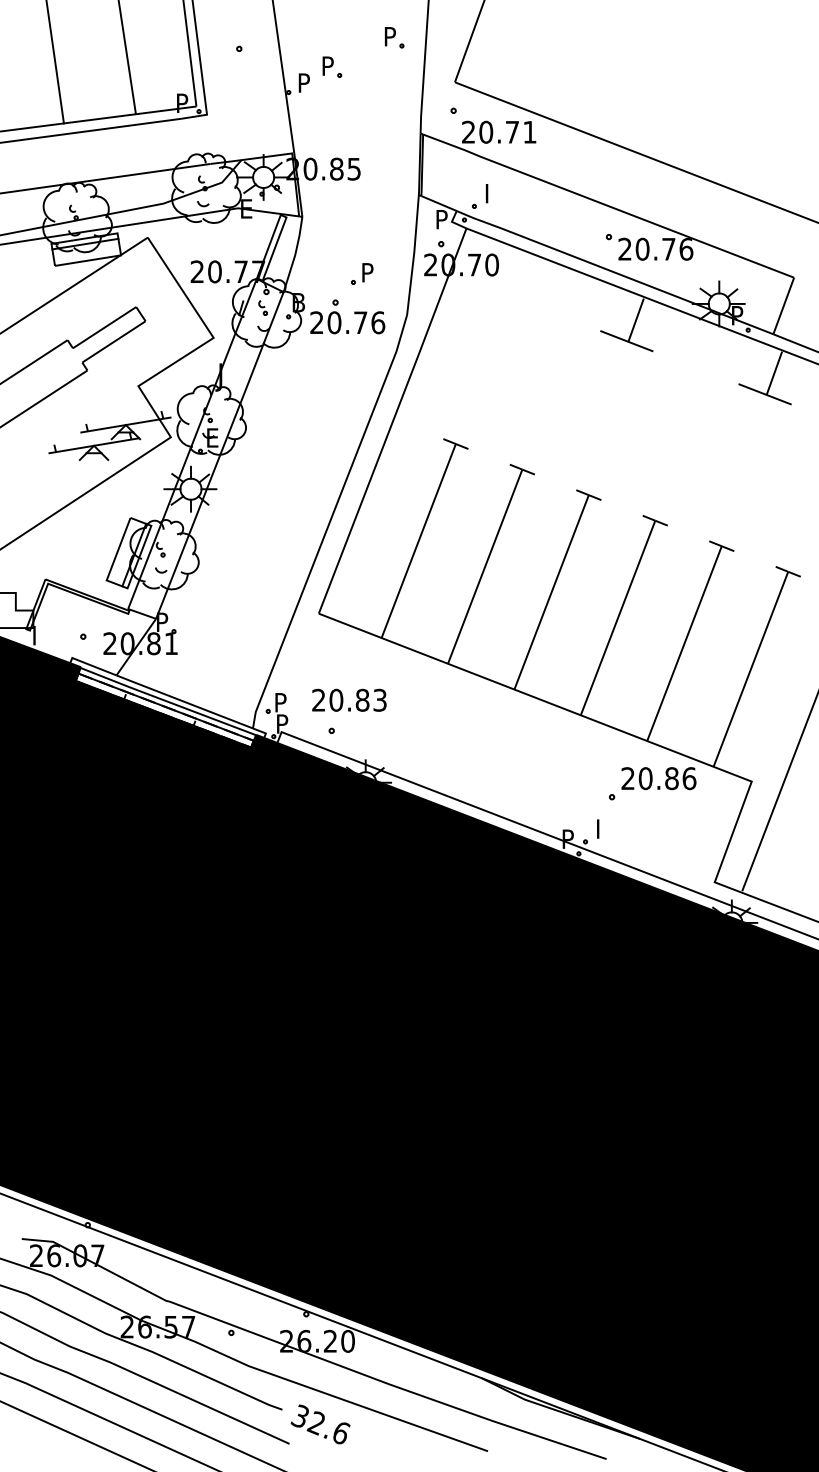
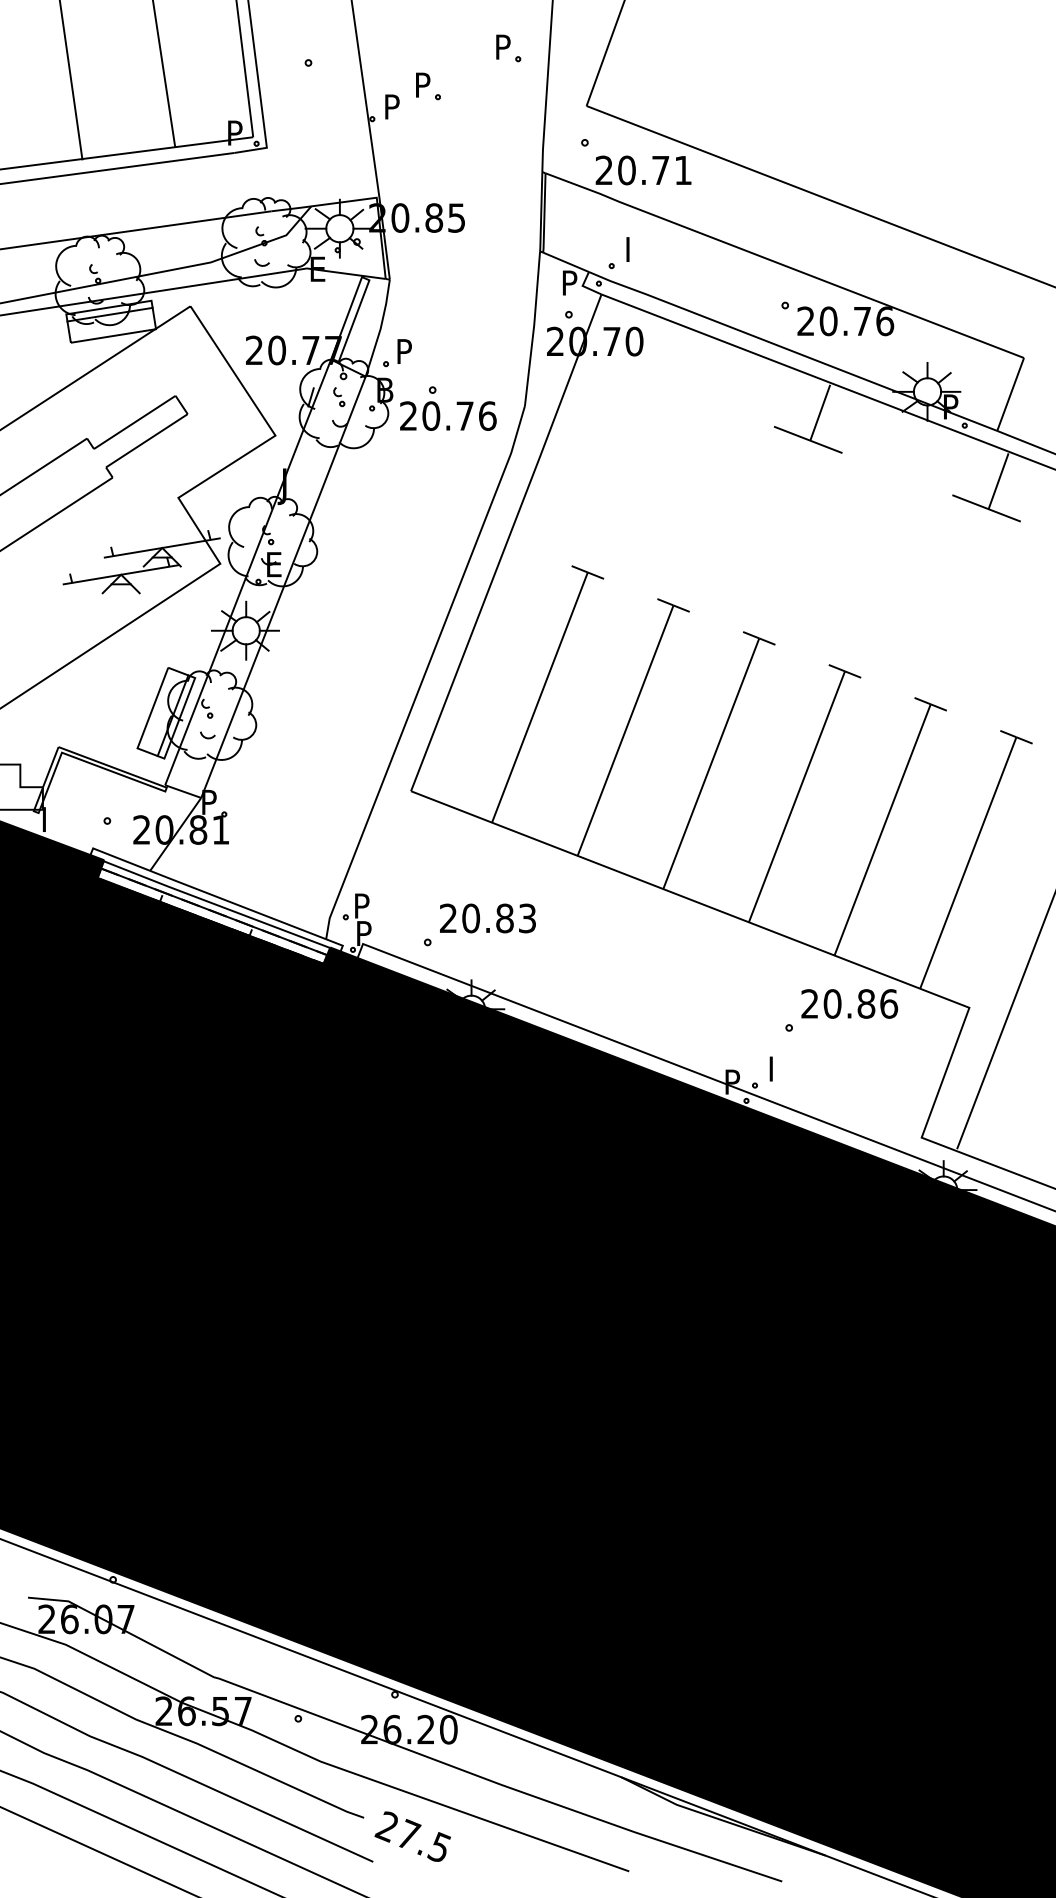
part: (362, 273) -> (397, 352), moved
text: (349, 699) -> (488, 917), moved
text: (320, 1424) -> (413, 1836), 32.6 -> 27.5

